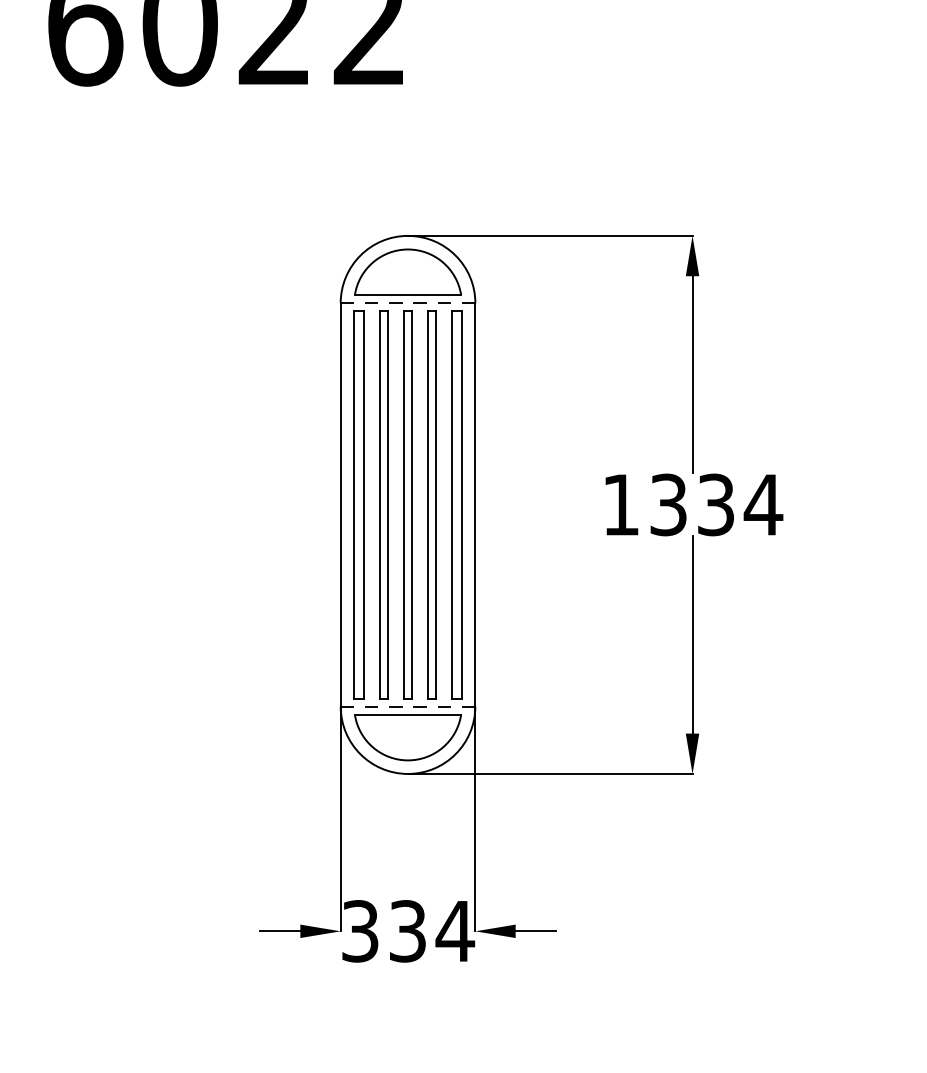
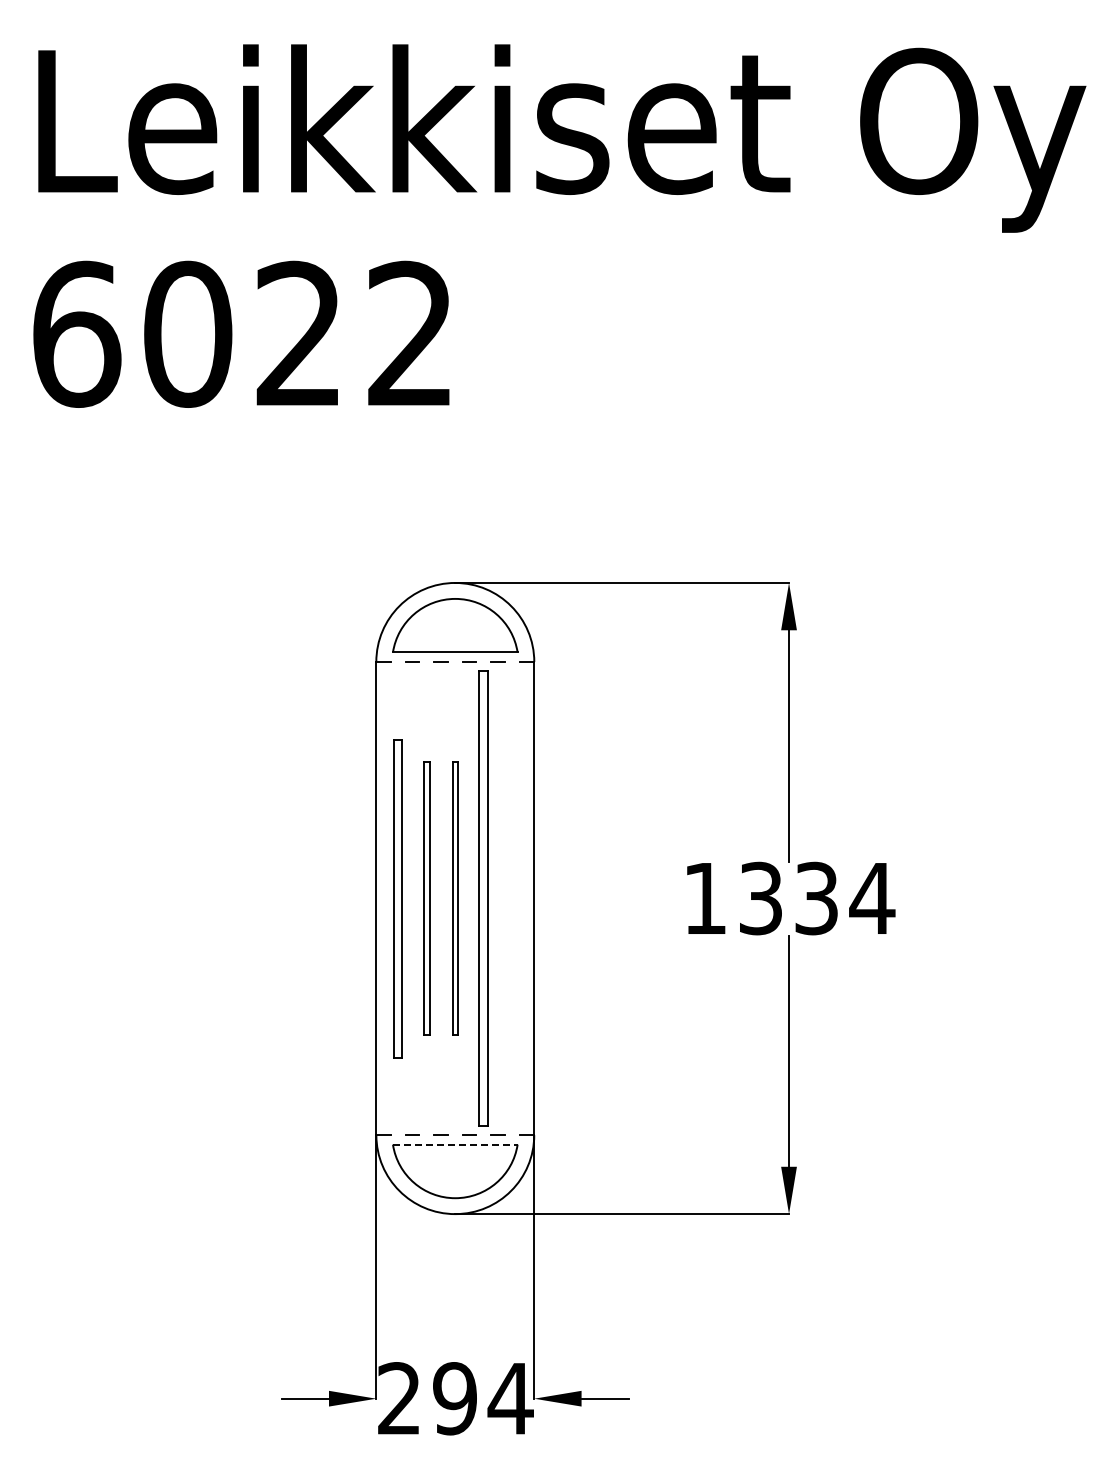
part: (358, 504) -> (397, 898), size x0.7
part: (383, 504) -> (426, 898), size x0.6
part: (408, 504) -> (455, 898), size x0.6
part: (456, 504) -> (512, 898), removed
line: (408, 714) -> (455, 1144), solid -> dashed
text: (384, 931) -> (427, 1398), 334 -> 294

